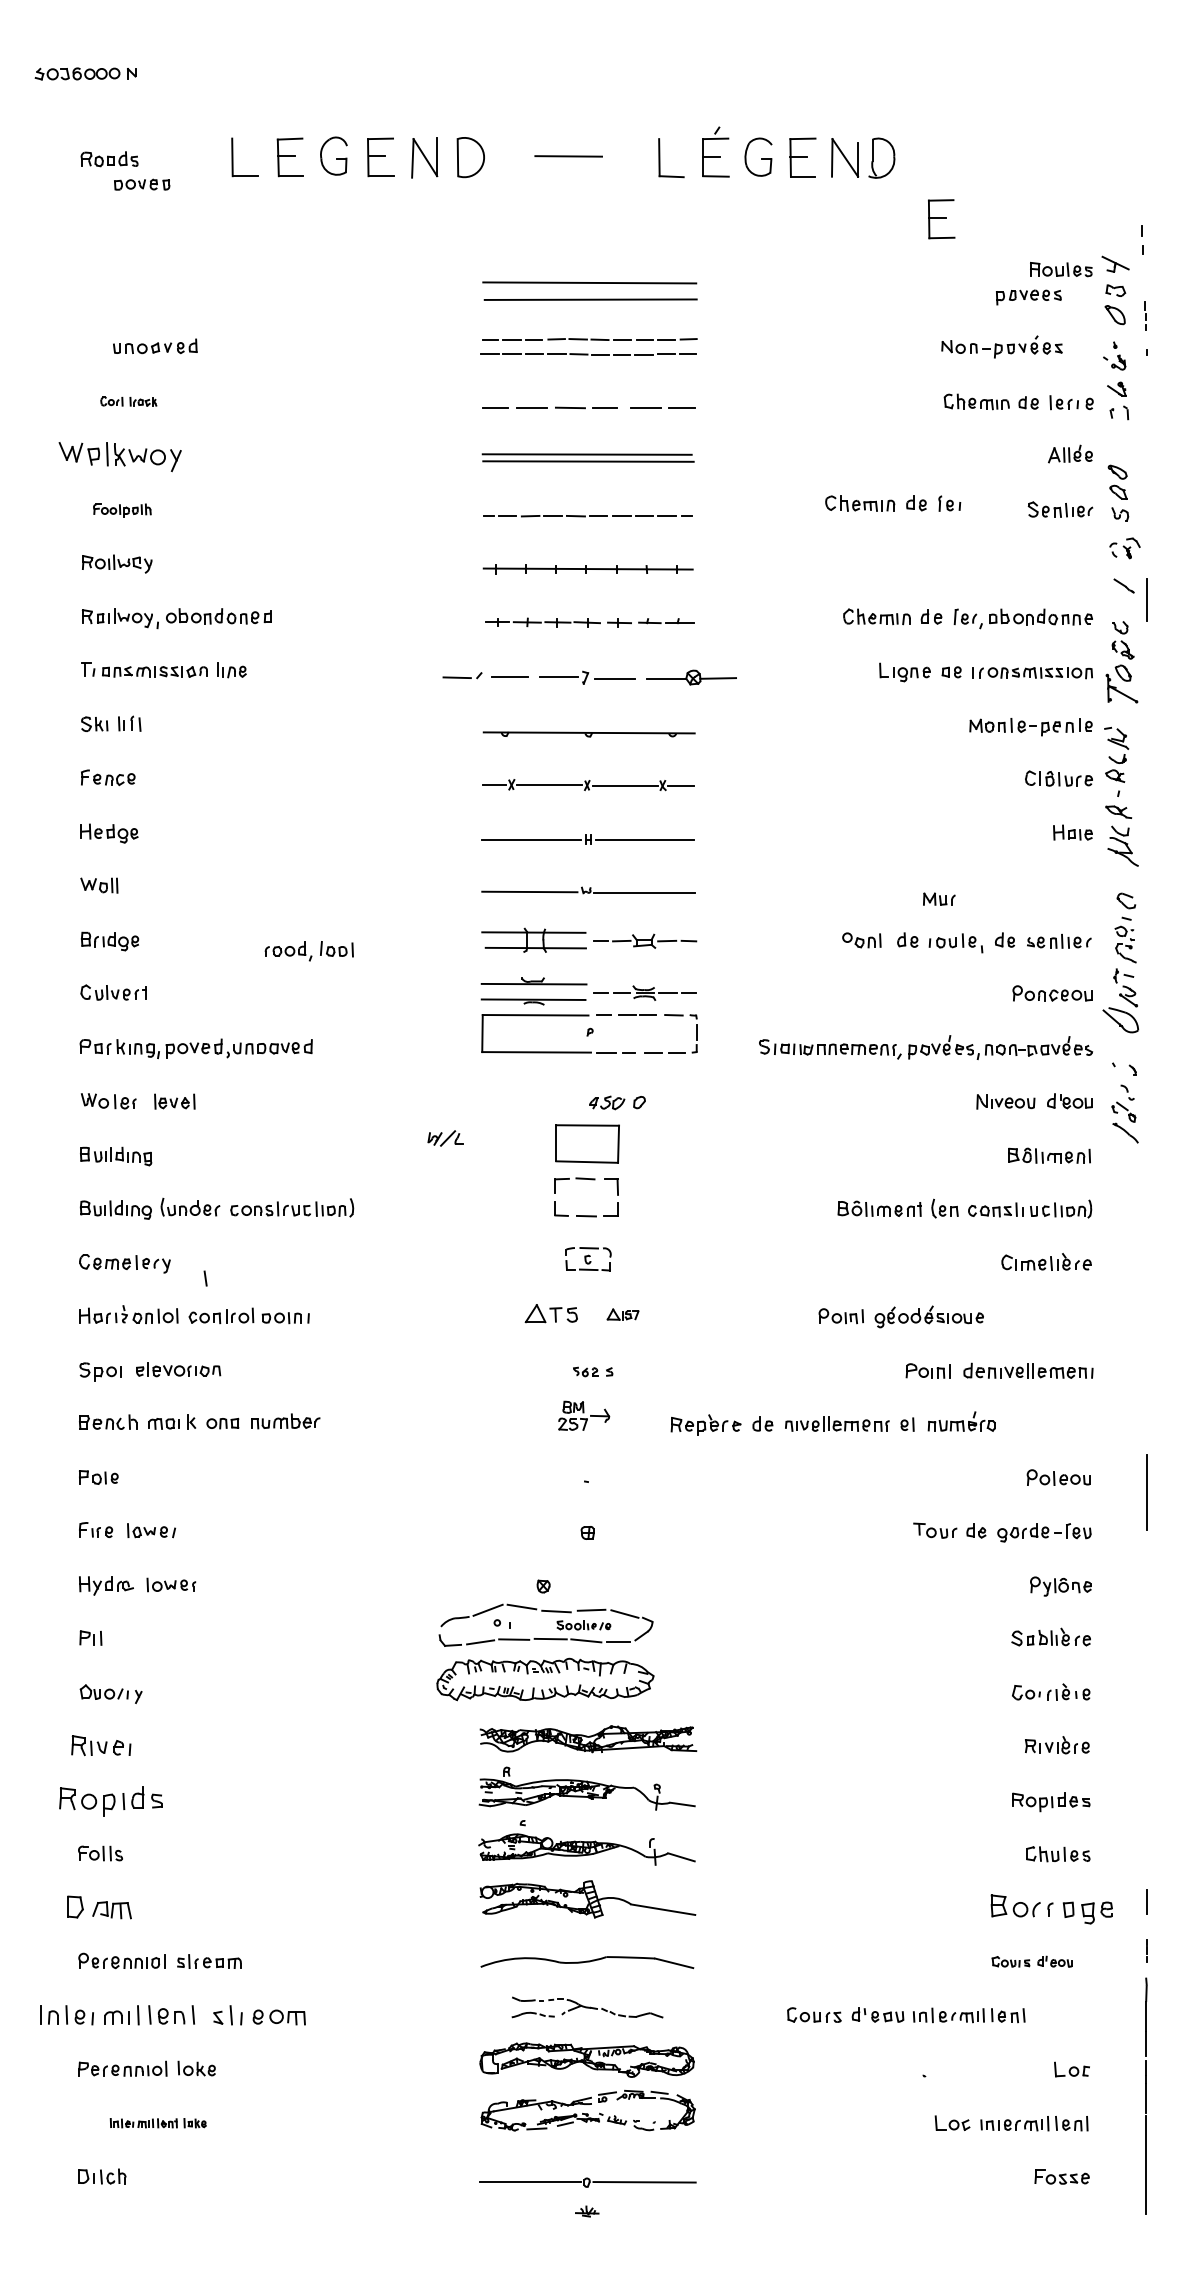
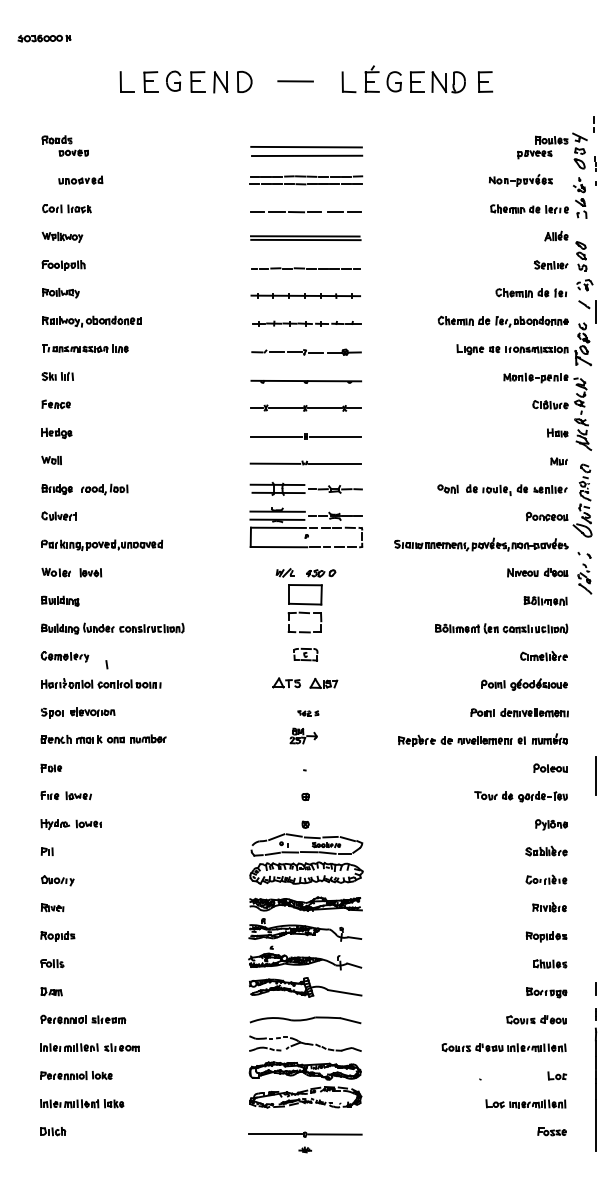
part: (124, 170) -> (64, 145), moved
part: (941, 218) -> (485, 81), moved
part: (127, 400) -> (66, 208), size x1.67
part: (120, 454) -> (62, 236), size x0.62
part: (893, 502) -> (531, 292), moved
part: (122, 510) -> (63, 265), size x1.43
part: (589, 676) -> (306, 351), size x0.71
part: (937, 899) -> (558, 461), moved
part: (308, 951) -> (104, 489), moved
part: (443, 1137) -> (284, 572), moved
part: (622, 1314) -> (323, 683), size x1.67
part: (901, 1316) -> (524, 684), moved
part: (831, 1422) -> (482, 739), moved
part: (545, 1639) -> (306, 852), moved
part: (100, 1745) -> (52, 907), size x0.71
part: (110, 1801) -> (57, 936), size x0.62
part: (99, 1907) -> (51, 991), size x0.62
part: (1051, 1909) -> (546, 992), size x0.62
part: (1032, 1961) -> (536, 1019), size x1.43
part: (587, 2007) -> (305, 1043), size x1.43
part: (172, 2014) -> (89, 1047), size x0.71
part: (905, 2014) -> (503, 1047), moved
part: (158, 2122) -> (82, 1103), size x1.67

